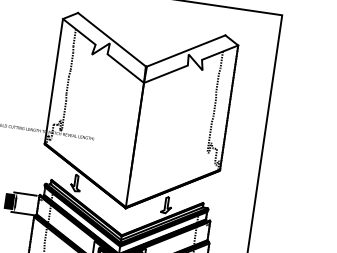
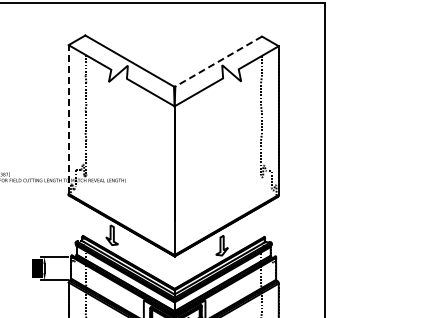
line: (186, 50) -> (218, 61), solid -> dashed
line: (53, 81) -> (68, 119), solid -> dashed

